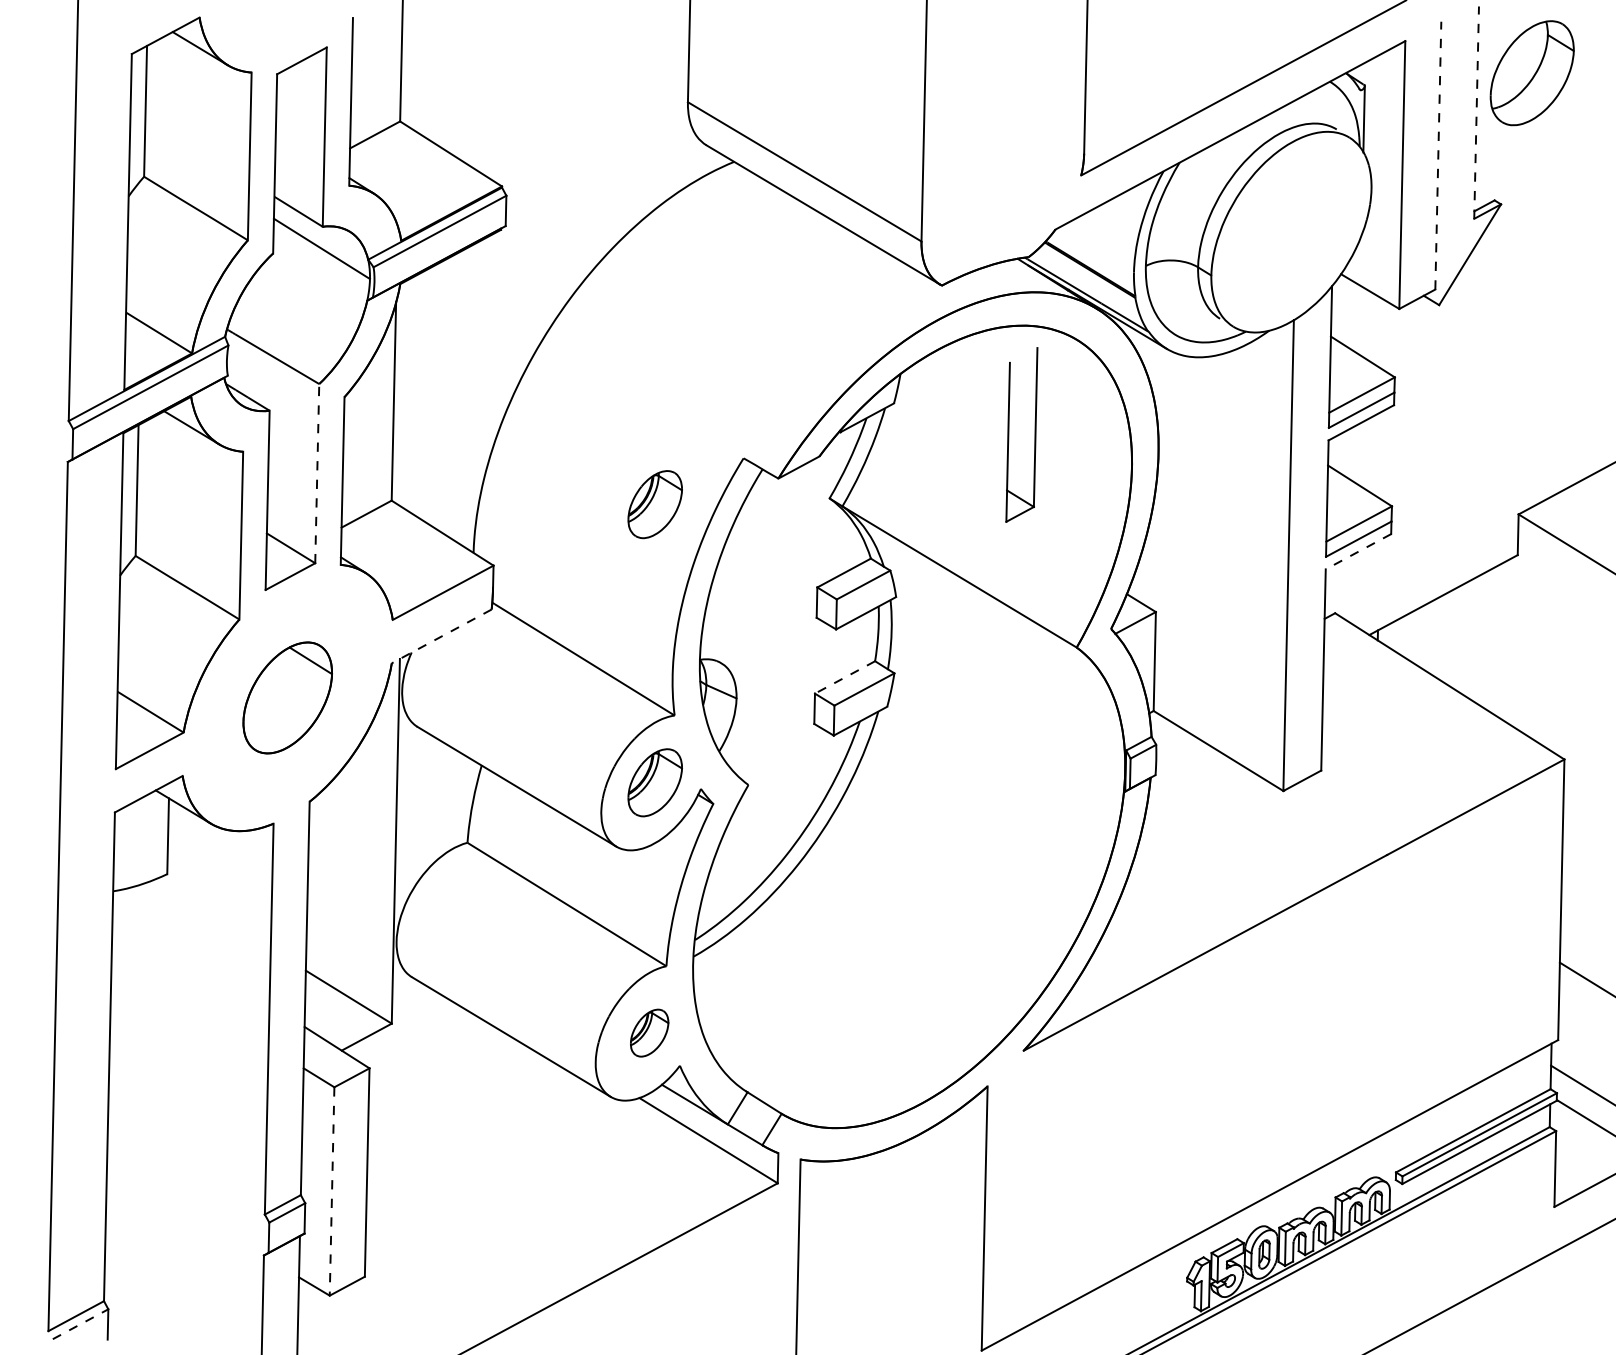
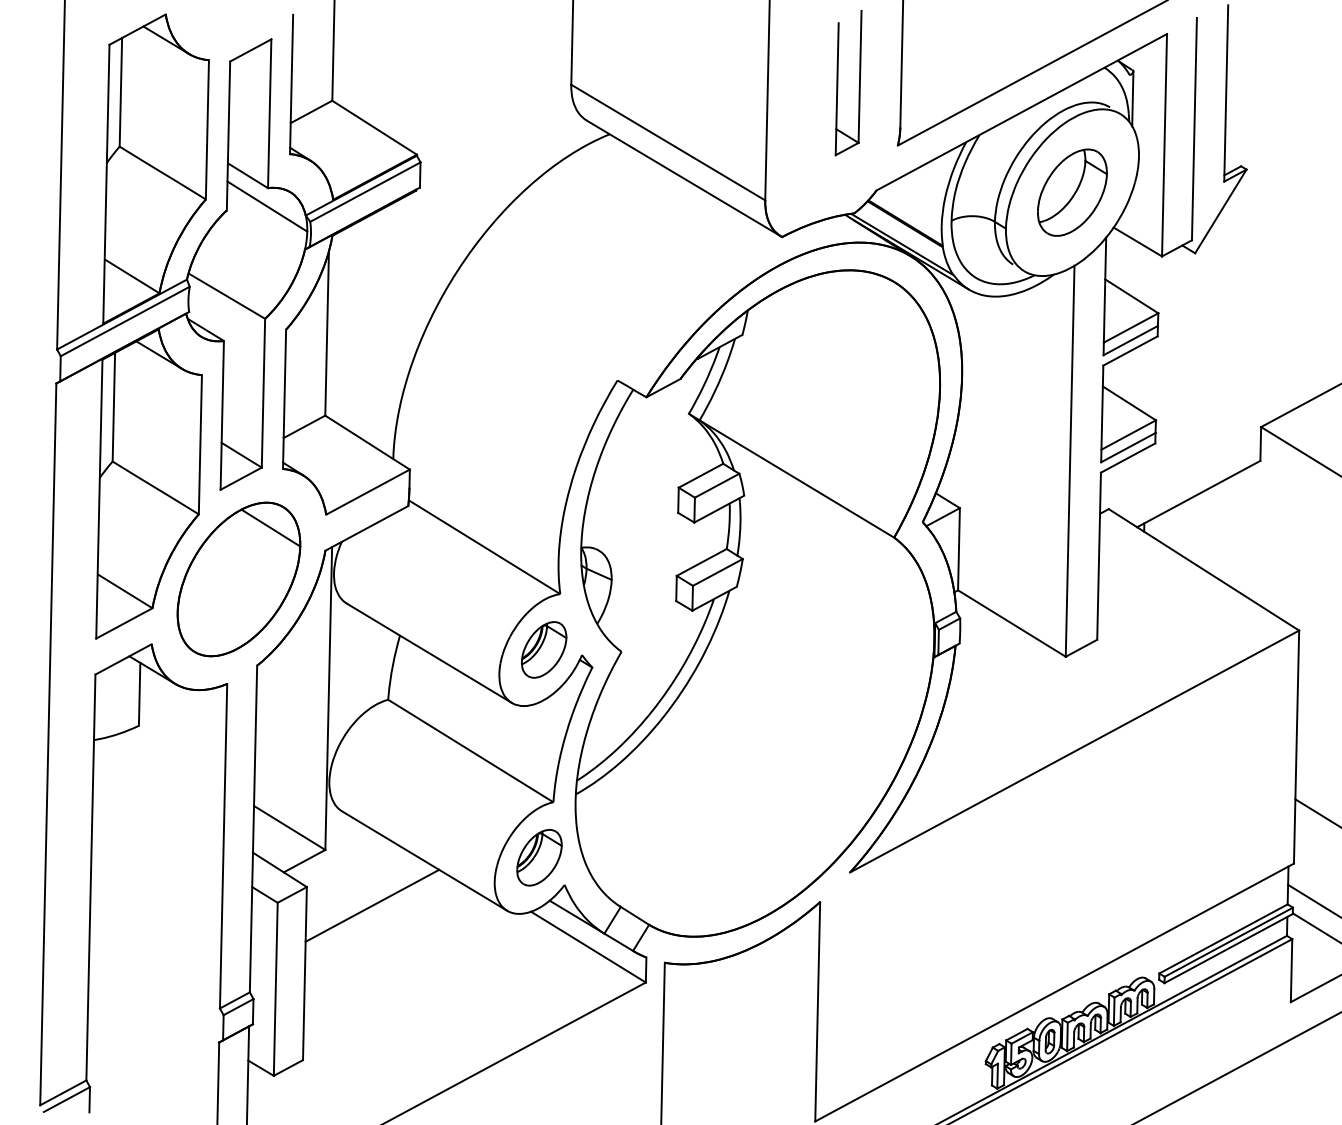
part: (1532, 72) -> (1072, 192), moved
line: (1476, 111) -> (1226, 92), dashed -> solid
line: (1438, 154) -> (1194, 128), dashed -> solid
part: (1009, 435) -> (838, 83), moved
line: (317, 472) -> (263, 392), dashed -> solid
part: (655, 504) -> (544, 418), removed
line: (1358, 552) -> (1128, 458), dashed -> solid
line: (441, 636) -> (366, 528), dashed -> solid
line: (844, 677) -> (701, 562), dashed -> solid
part: (287, 697) -> (238, 579), size x1.67
part: (649, 1032) -> (539, 857), size x1.43
line: (448, 1090) -> (372, 905), added
line: (331, 1191) -> (275, 989), dashed -> solid
line: (81, 1324) -> (67, 1099), dashed -> solid

